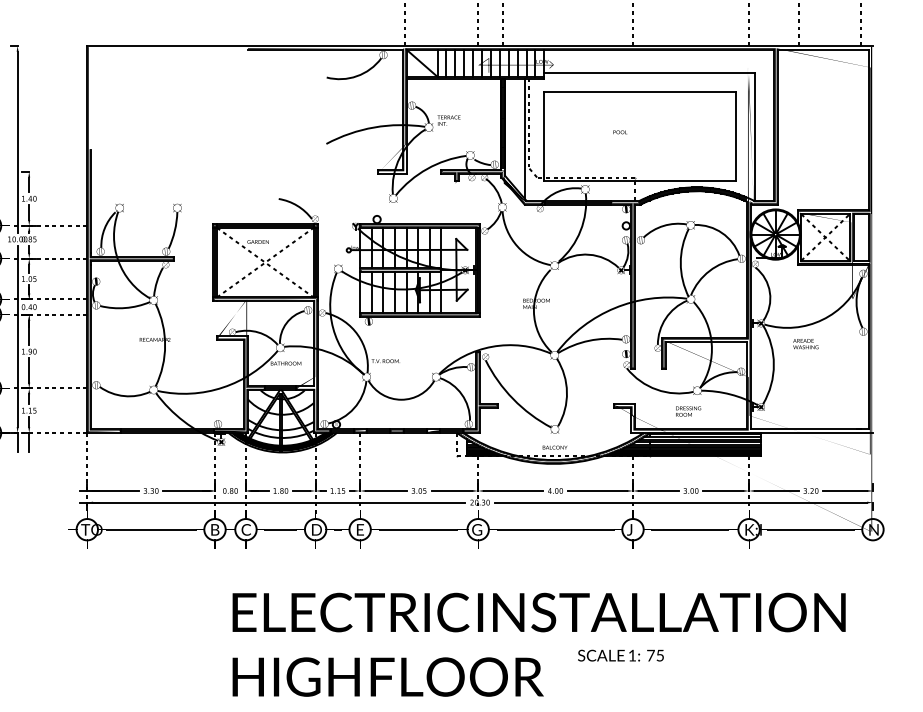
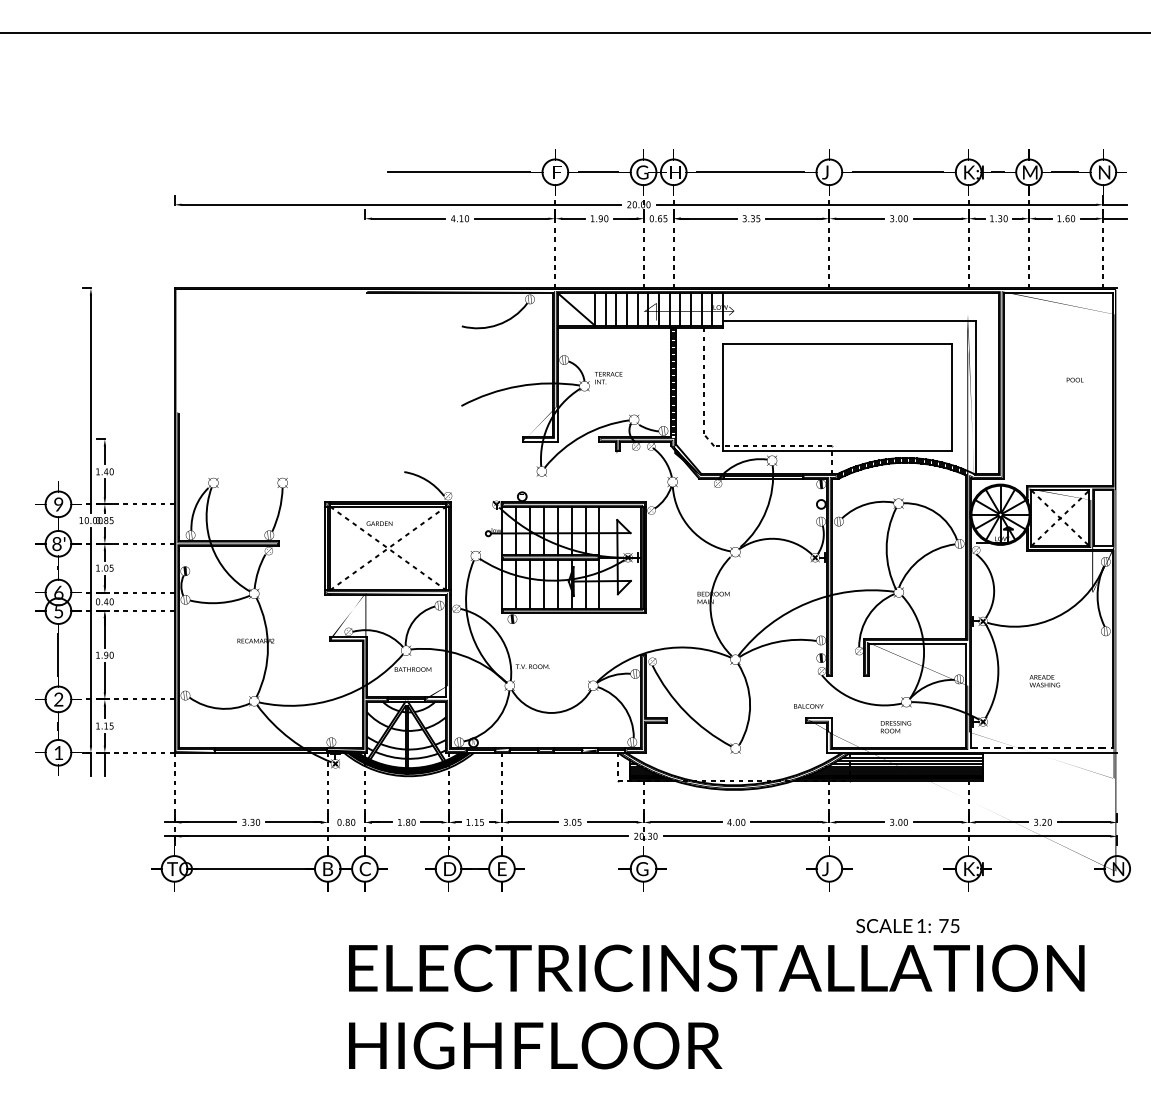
text: (619, 131) -> (1074, 379), moved
line: (524, 138) -> (699, 399), removed
text: (805, 344) -> (1044, 681), moved
line: (809, 429) -> (1041, 748), solid -> dashed
text: (554, 447) -> (808, 706), moved
line: (280, 529) -> (406, 868), removed
line: (418, 529) -> (571, 868), removed
line: (555, 529) -> (736, 868), removed
line: (689, 529) -> (897, 868), removed
line: (810, 529) -> (1042, 868), removed
text: (620, 656) -> (907, 926), moved

